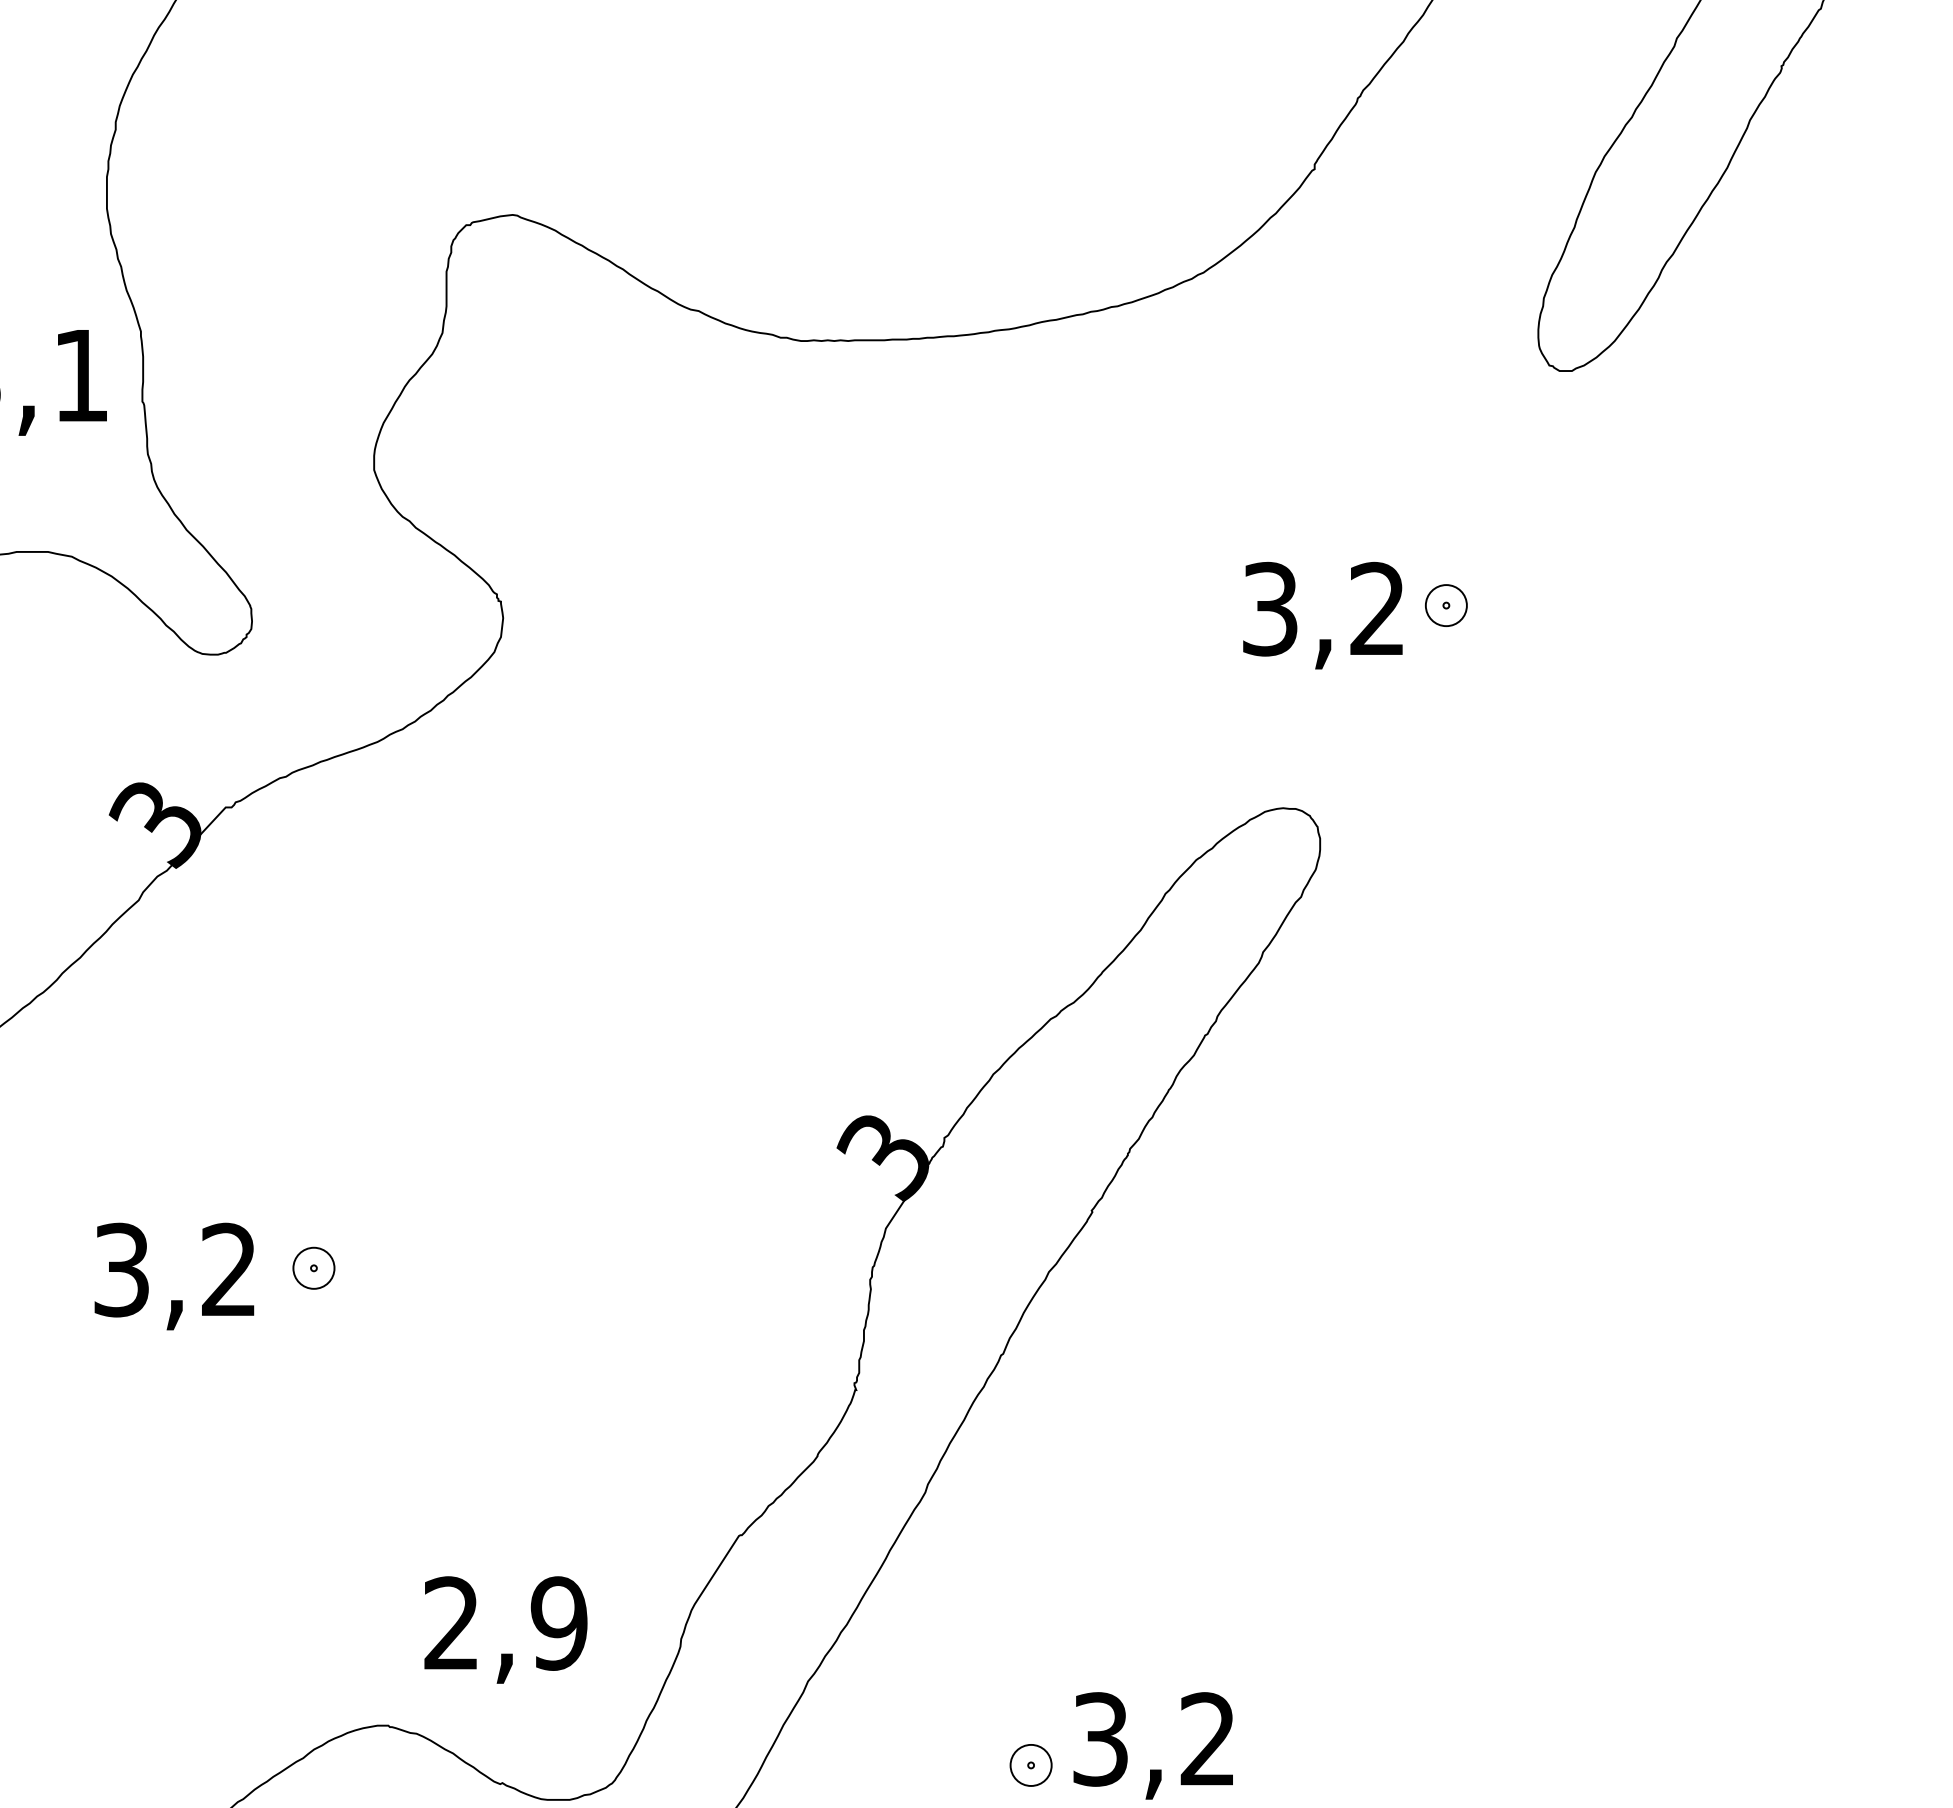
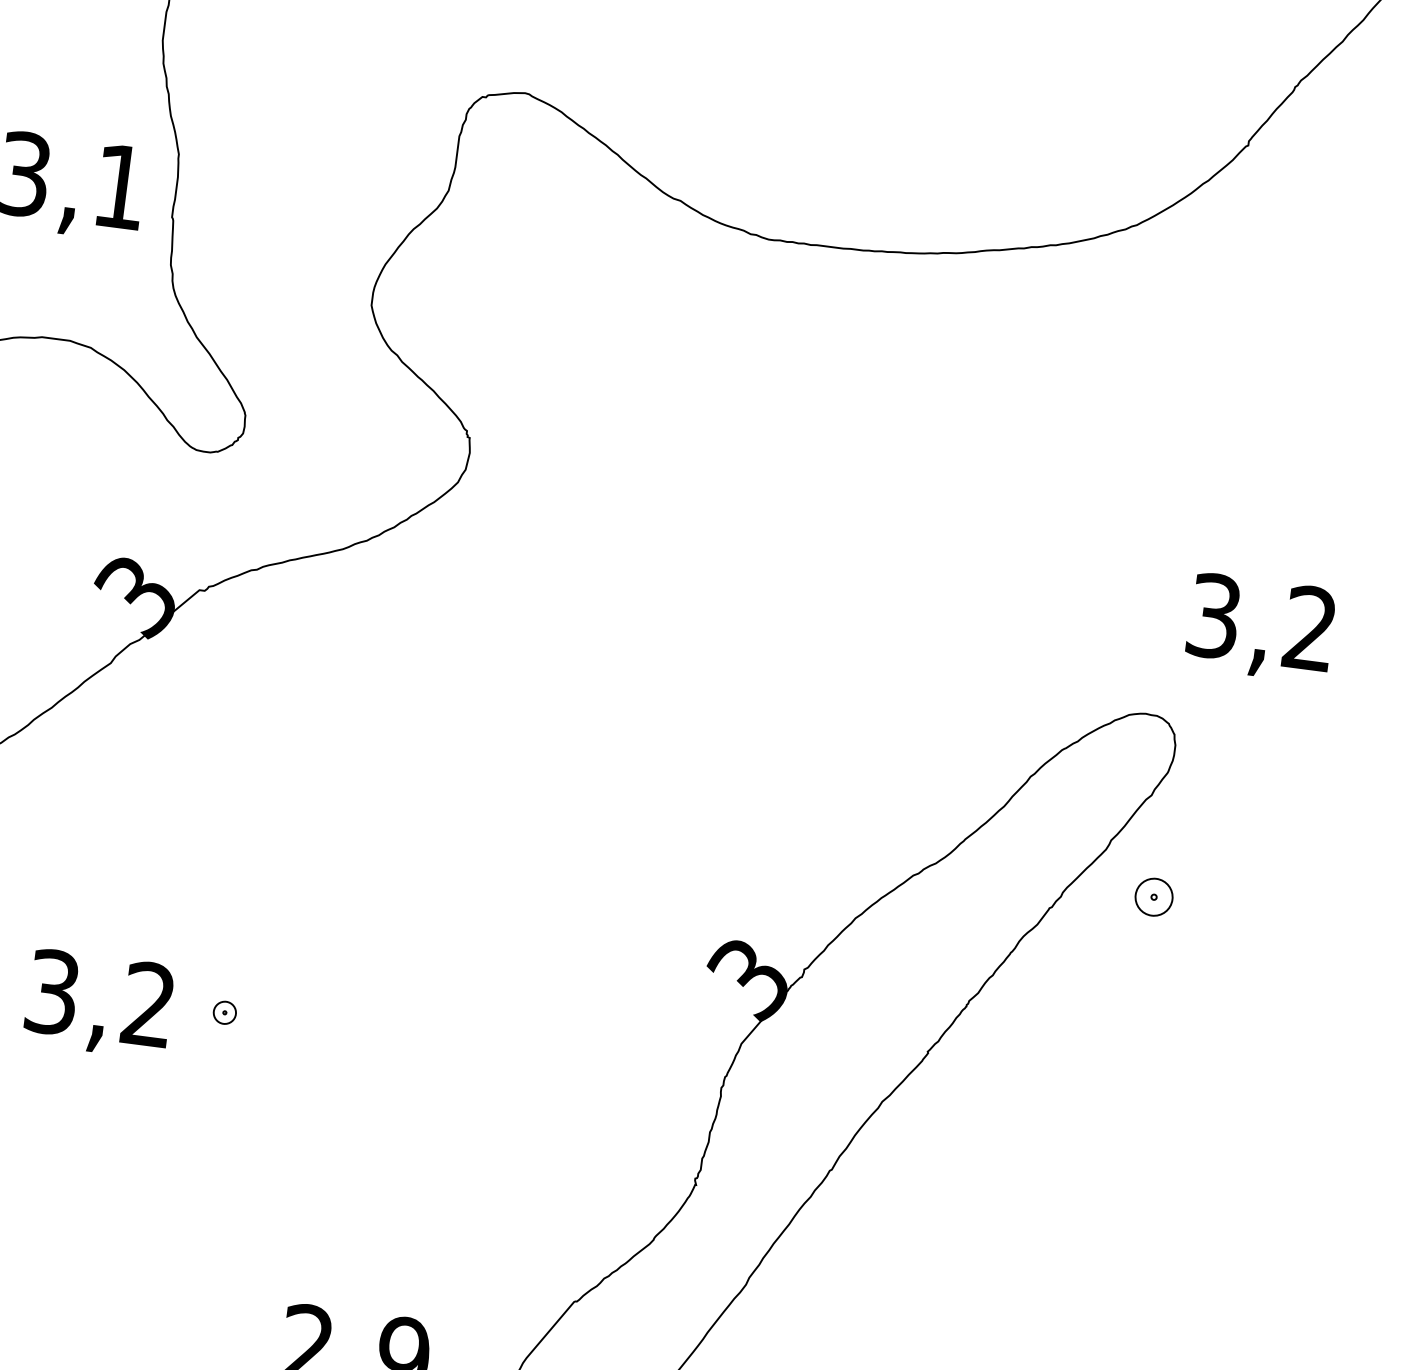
part: (1446, 605) -> (1154, 897), moved
text: (1322, 615) -> (1260, 627), moved
part: (313, 1267) -> (224, 1012), size x0.6

